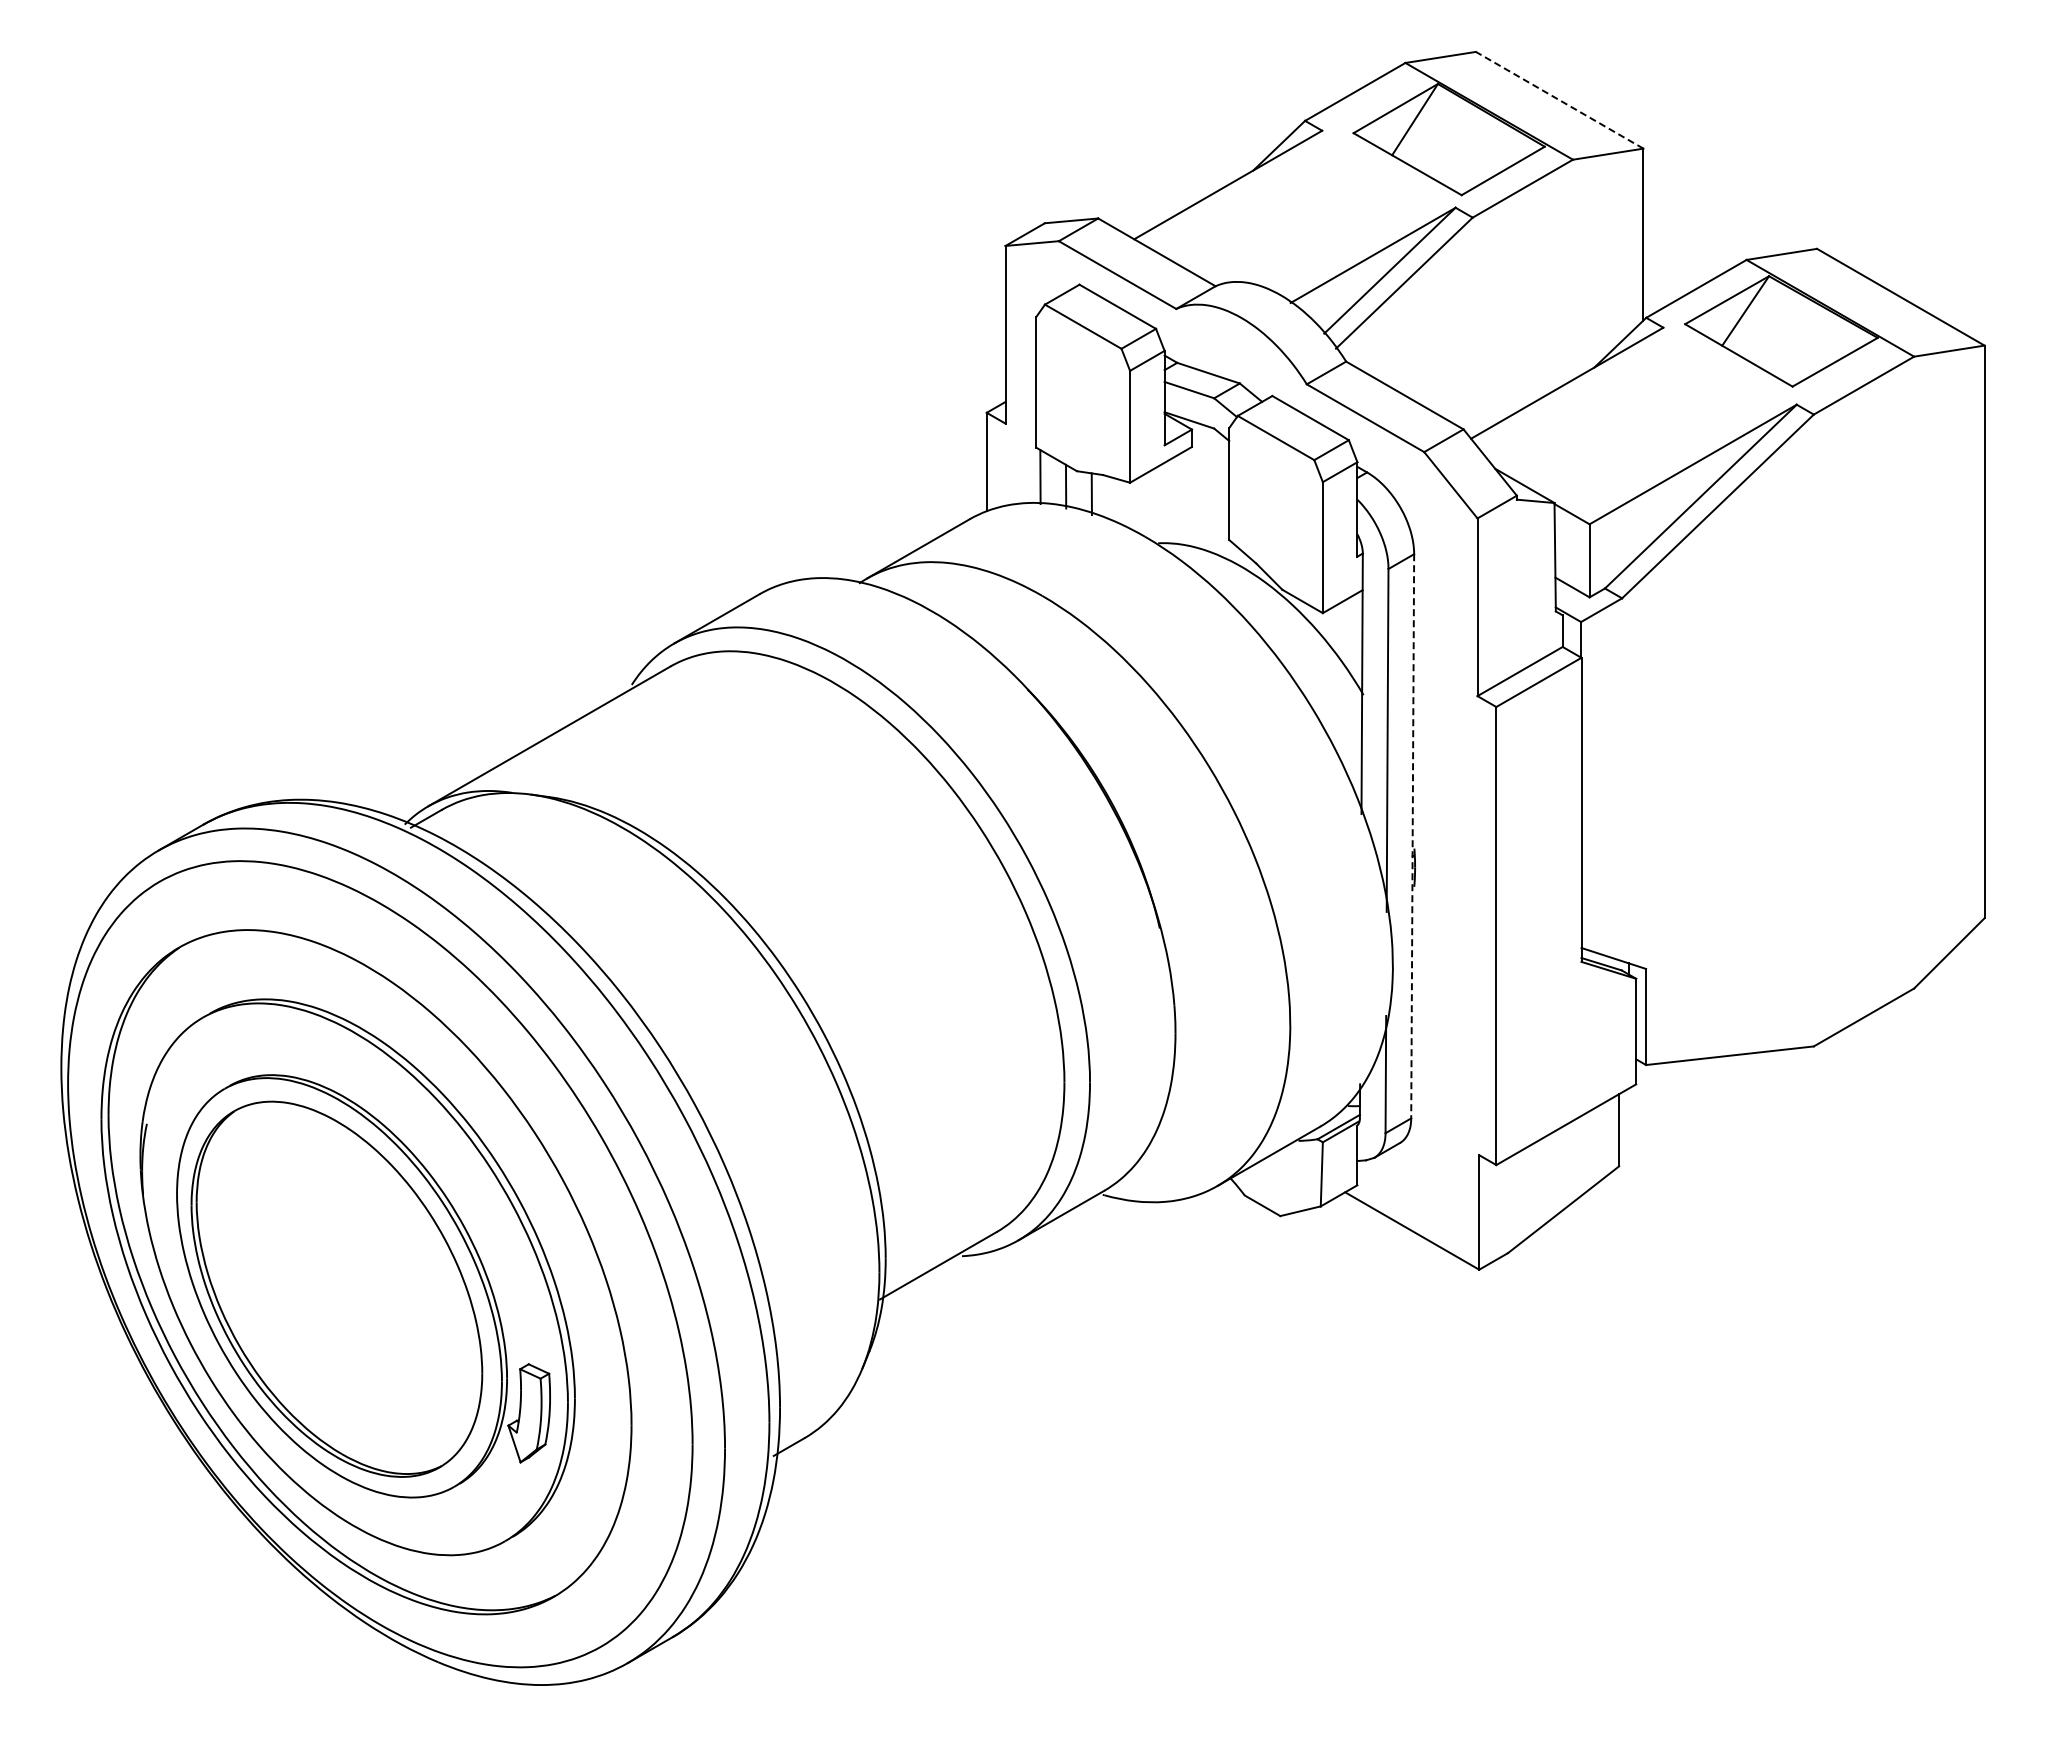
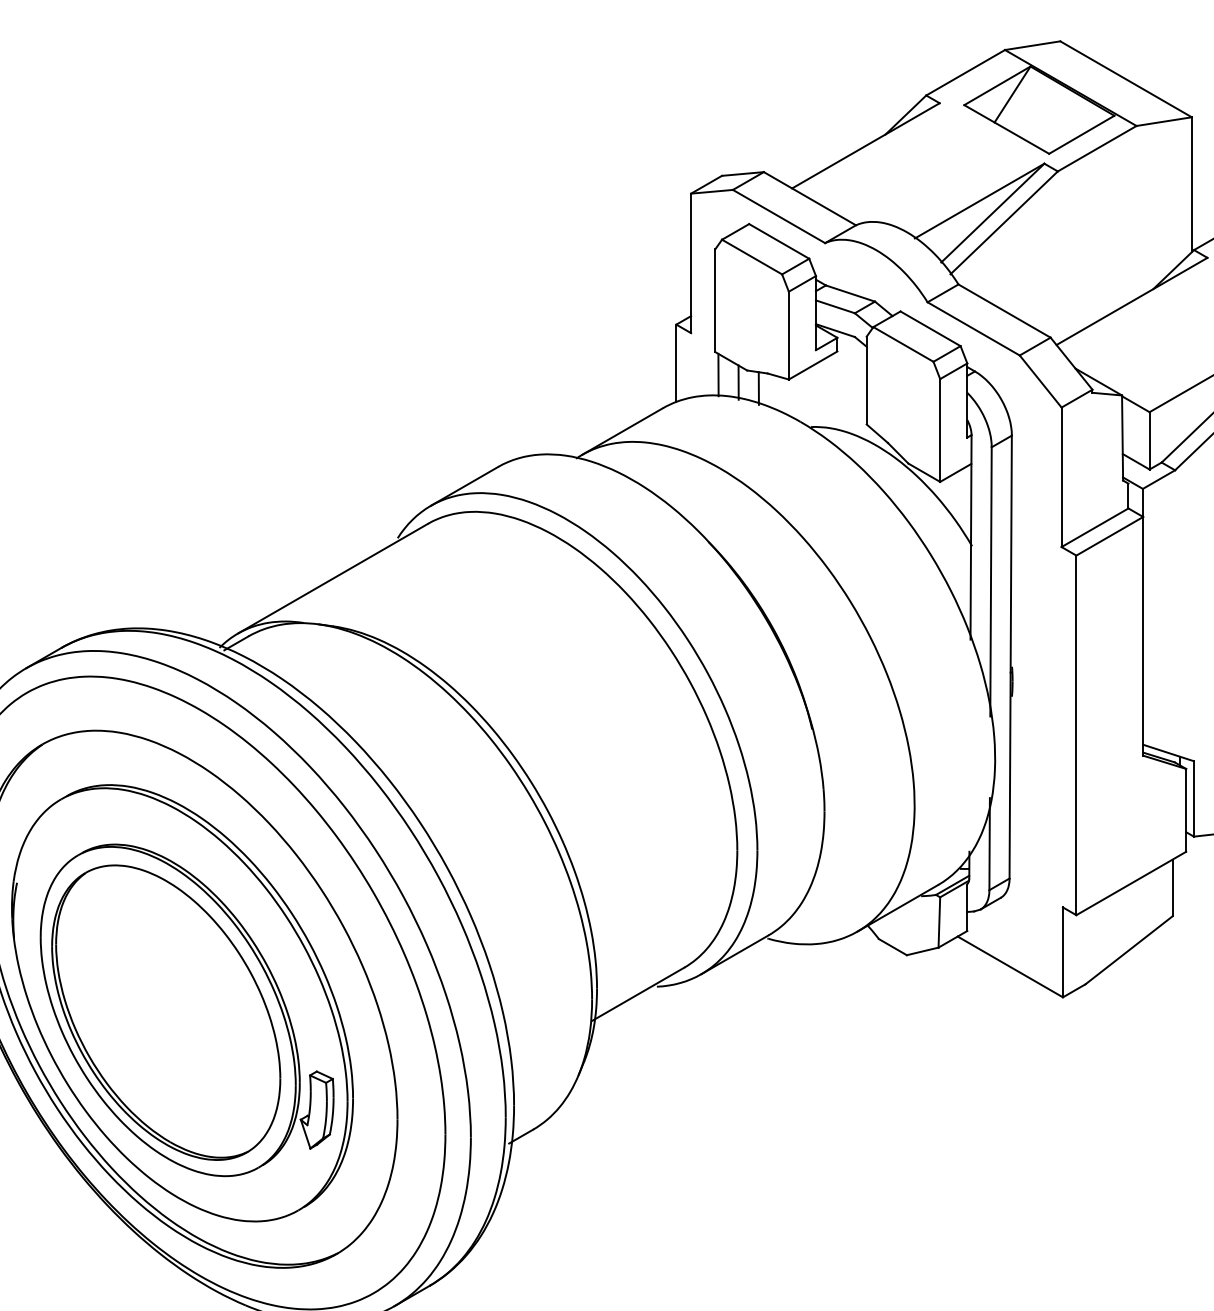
line: (1559, 100) -> (1125, 79), dashed -> solid
line: (1412, 836) -> (1010, 657), dashed -> solid

